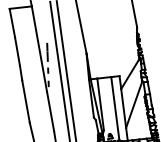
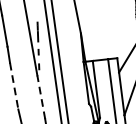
line: (26, 102) -> (14, 87), solid -> dashed
line: (50, 111) -> (41, 97), solid -> dashed

